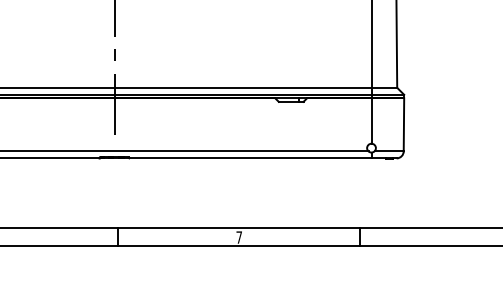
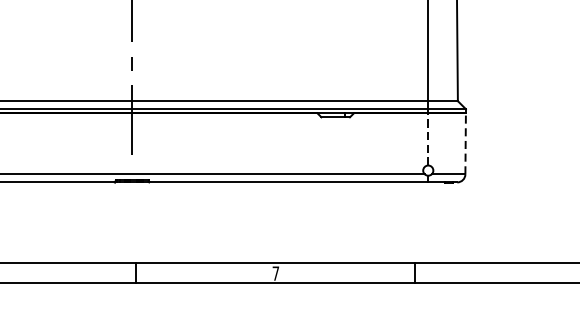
line: (371, 121) -> (428, 139), solid -> dashed
line: (403, 124) -> (465, 143), solid -> dashed

